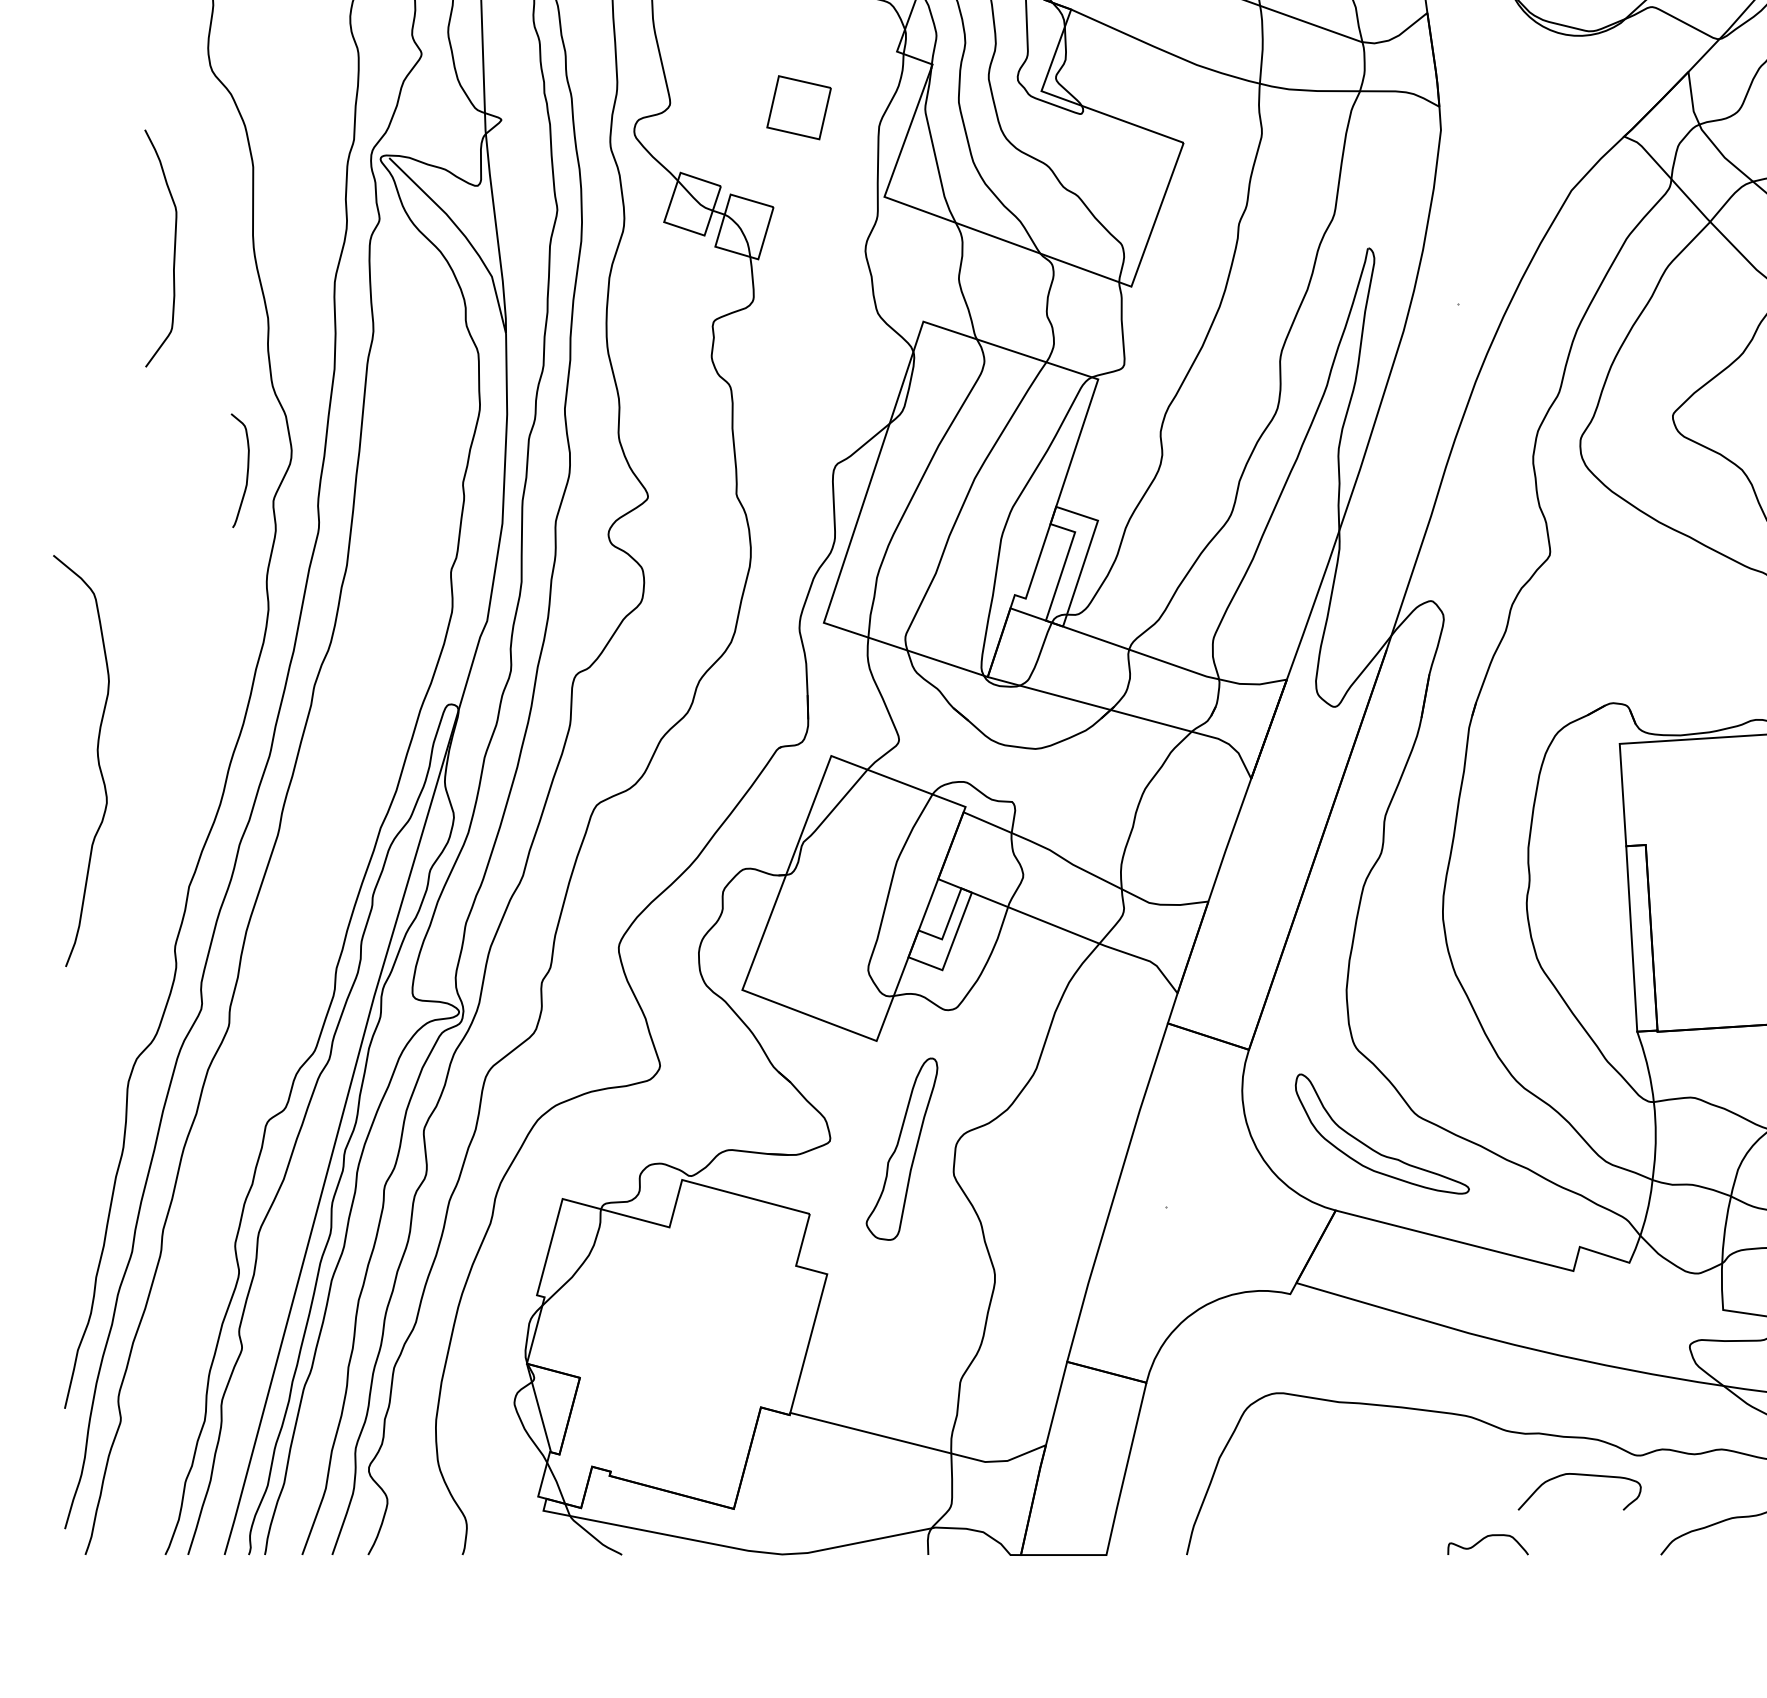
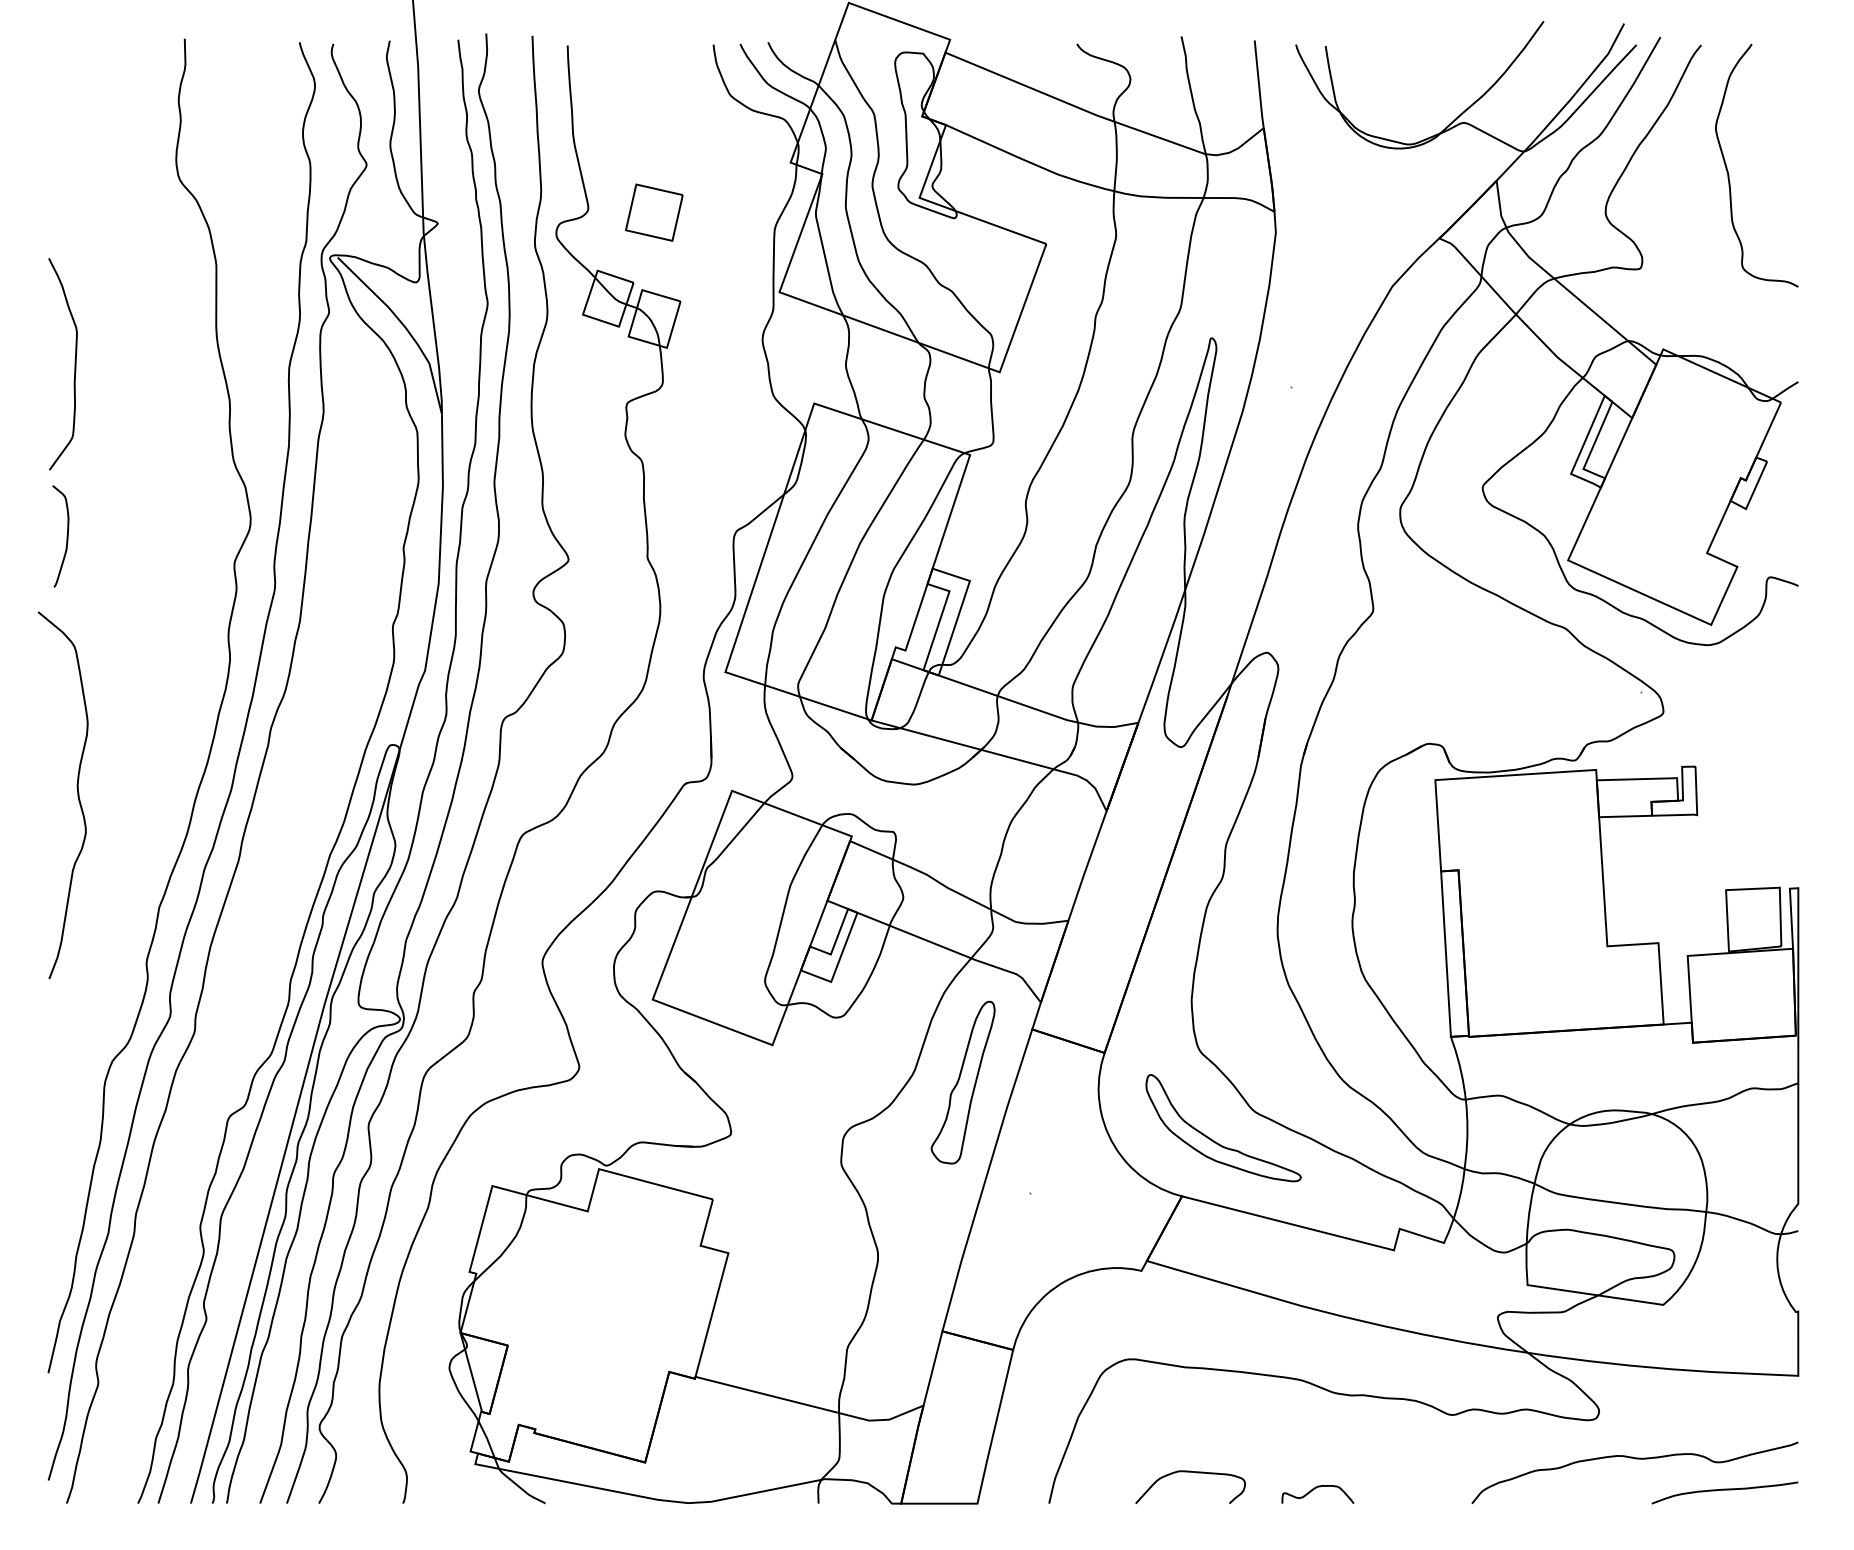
part: (799, 107) -> (654, 212), moved
curve: (173, 248) -> (74, 364), moved
curve: (246, 470) -> (66, 536), moved
part: (901, 1149) -> (962, 1082), moved
curve: (1579, 1475) -> (1190, 1472), moved

